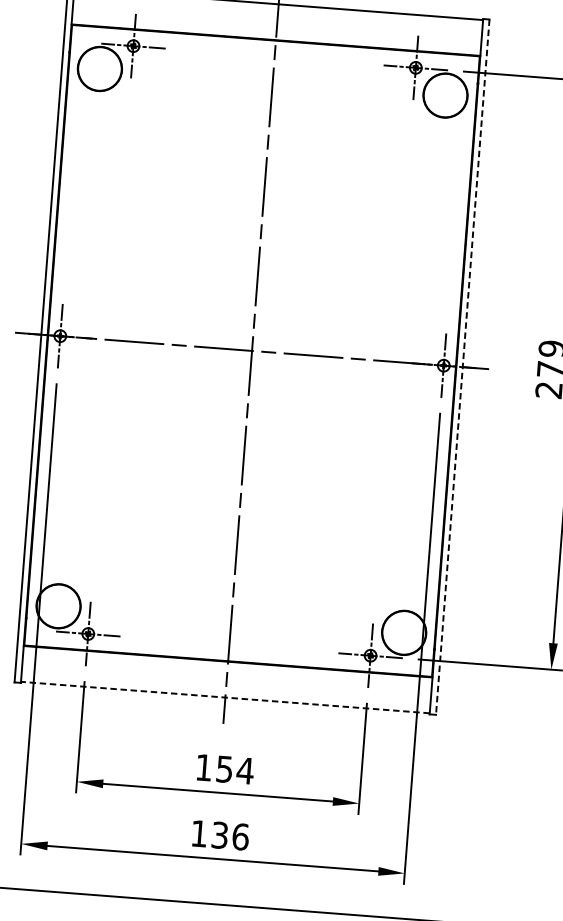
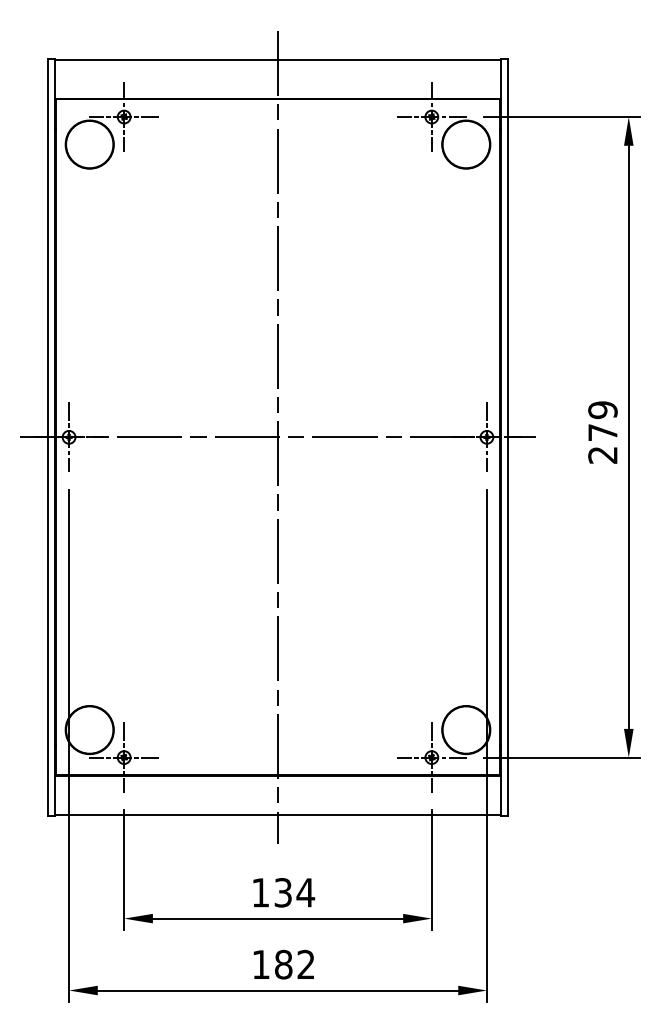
line: (462, 367) -> (507, 437), dashed -> solid
line: (225, 698) -> (278, 815), dashed -> solid
text: (224, 769) -> (283, 892), 154 -> 134
text: (230, 836) -> (295, 964), 136 -> 182

